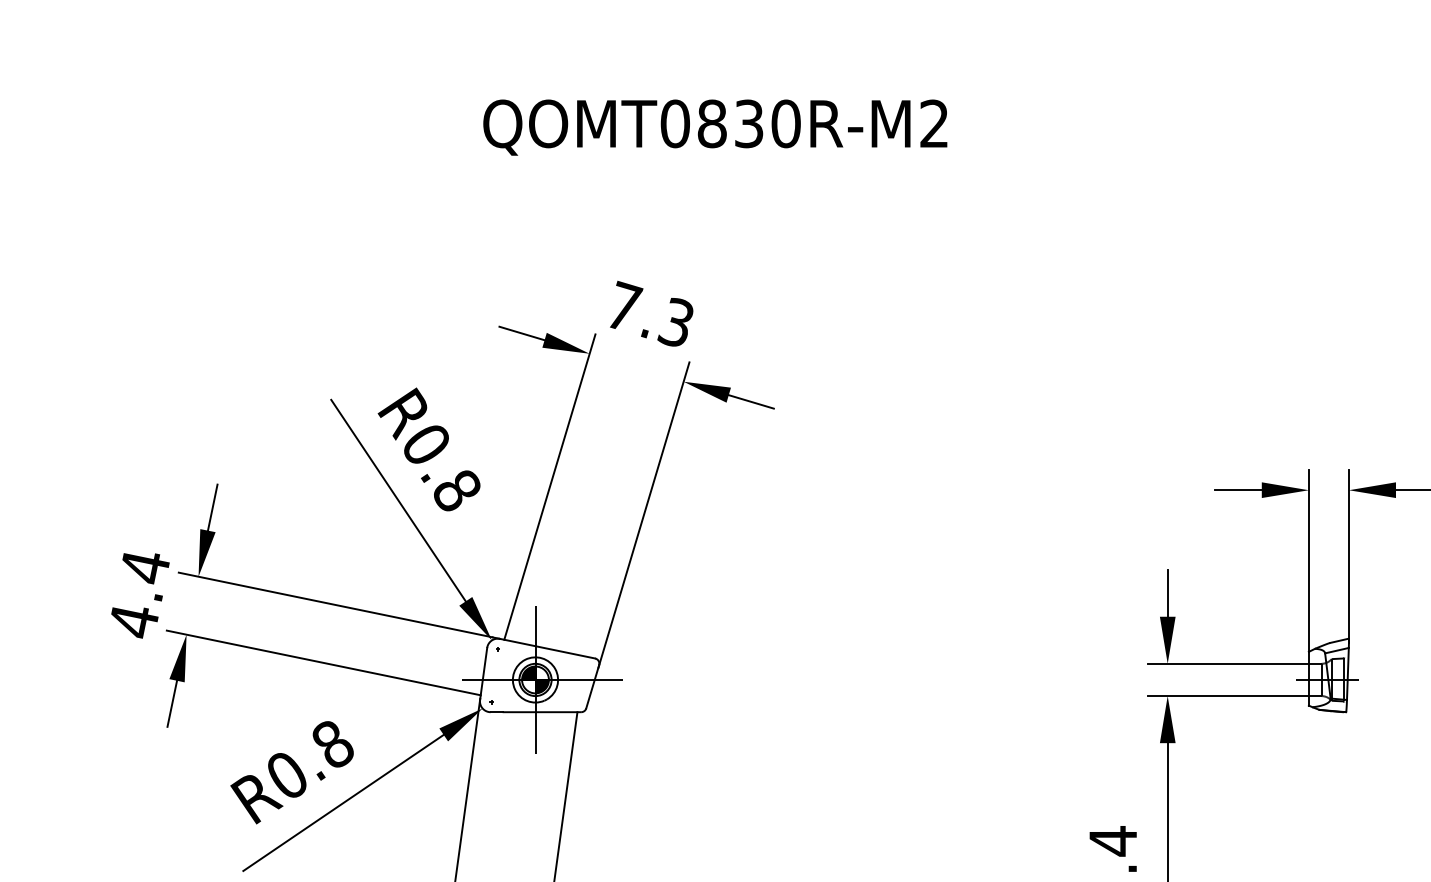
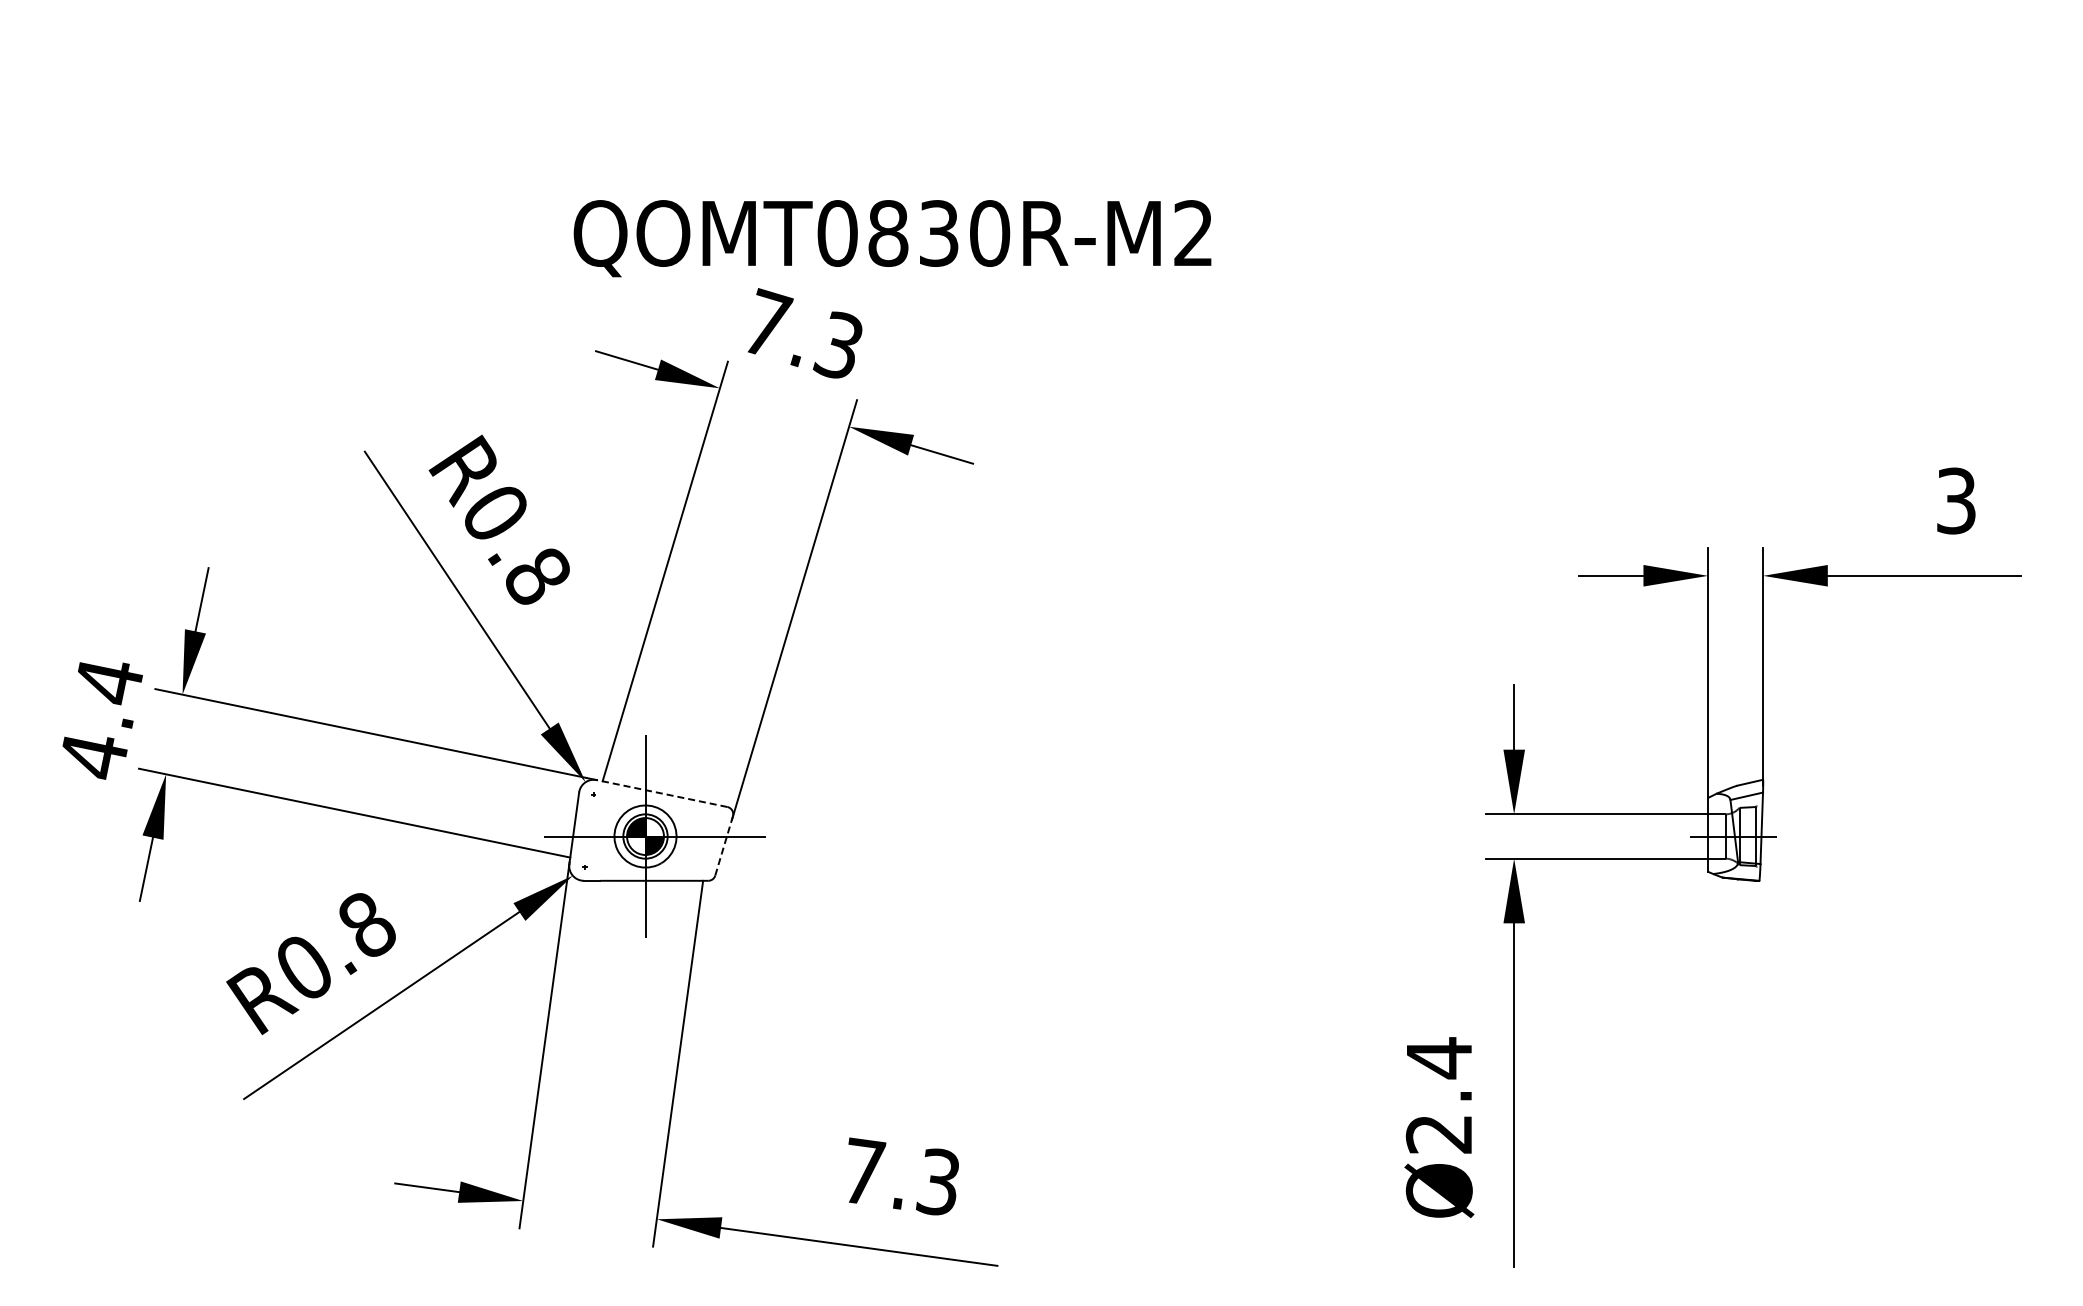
text: (715, 127) -> (892, 238), moved
line: (547, 648) -> (662, 793), solid -> dashed
line: (592, 686) -> (724, 845), solid -> dashed

